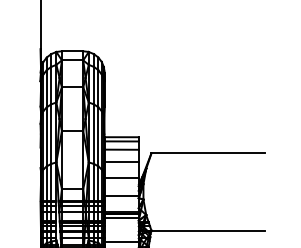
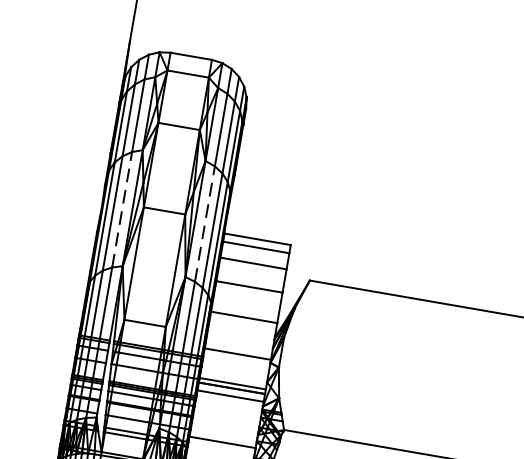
line: (51, 134) -> (122, 210), solid -> dashed
line: (93, 134) -> (203, 224), solid -> dashed

